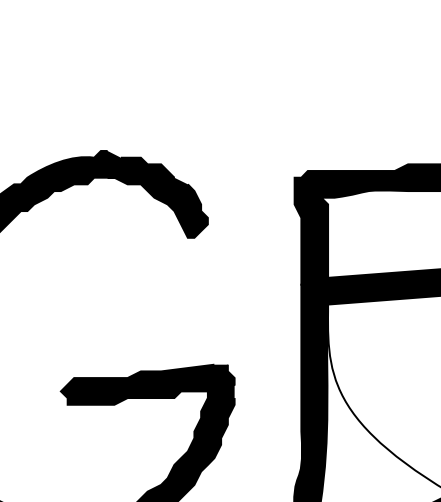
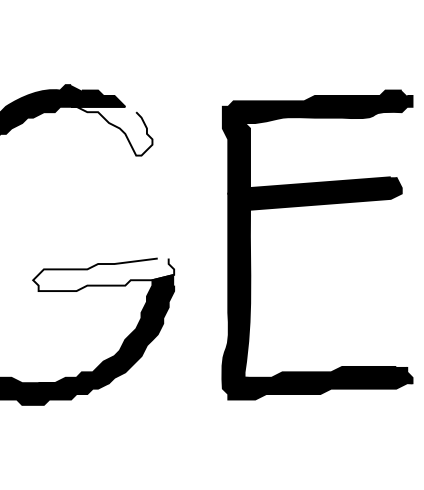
fill: (157, 206) -> (111, 130), removed
fill: (147, 384) -> (103, 274), removed

